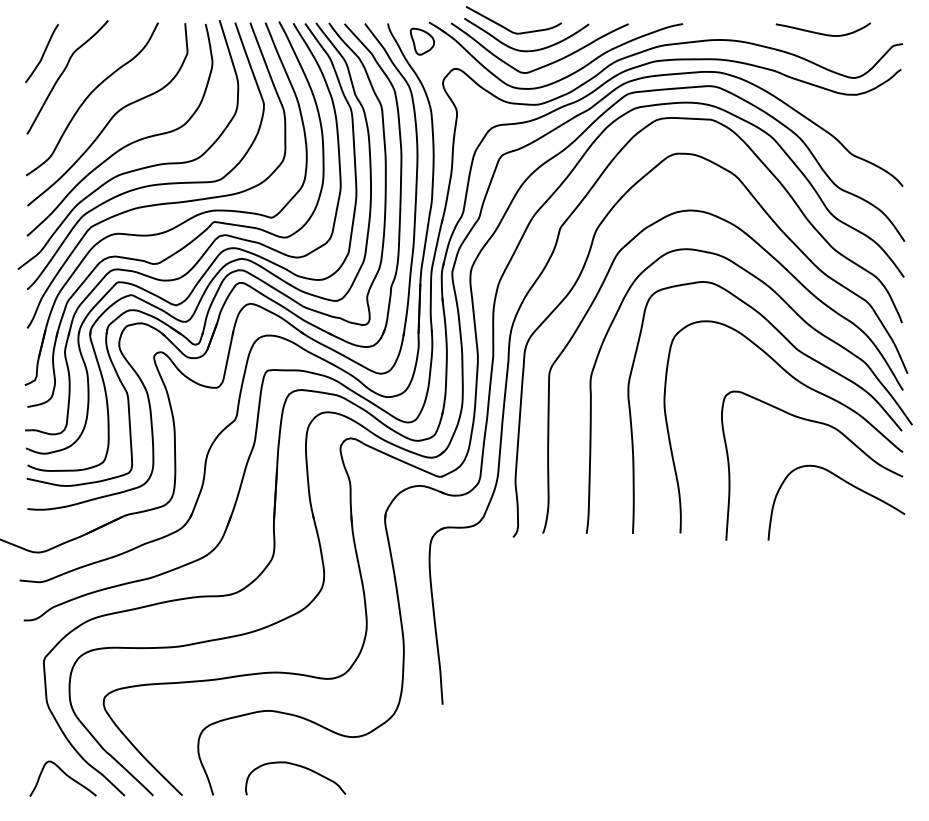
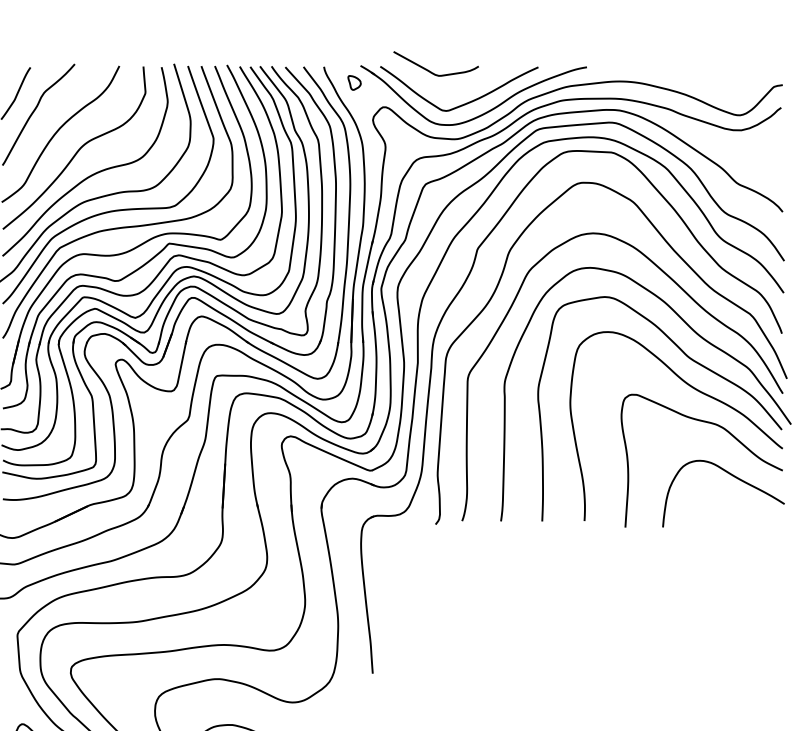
curve: (822, 33) -> (711, 75), removed
part: (421, 41) -> (353, 82), size x0.6
curve: (526, 50) -> (447, 90), removed

